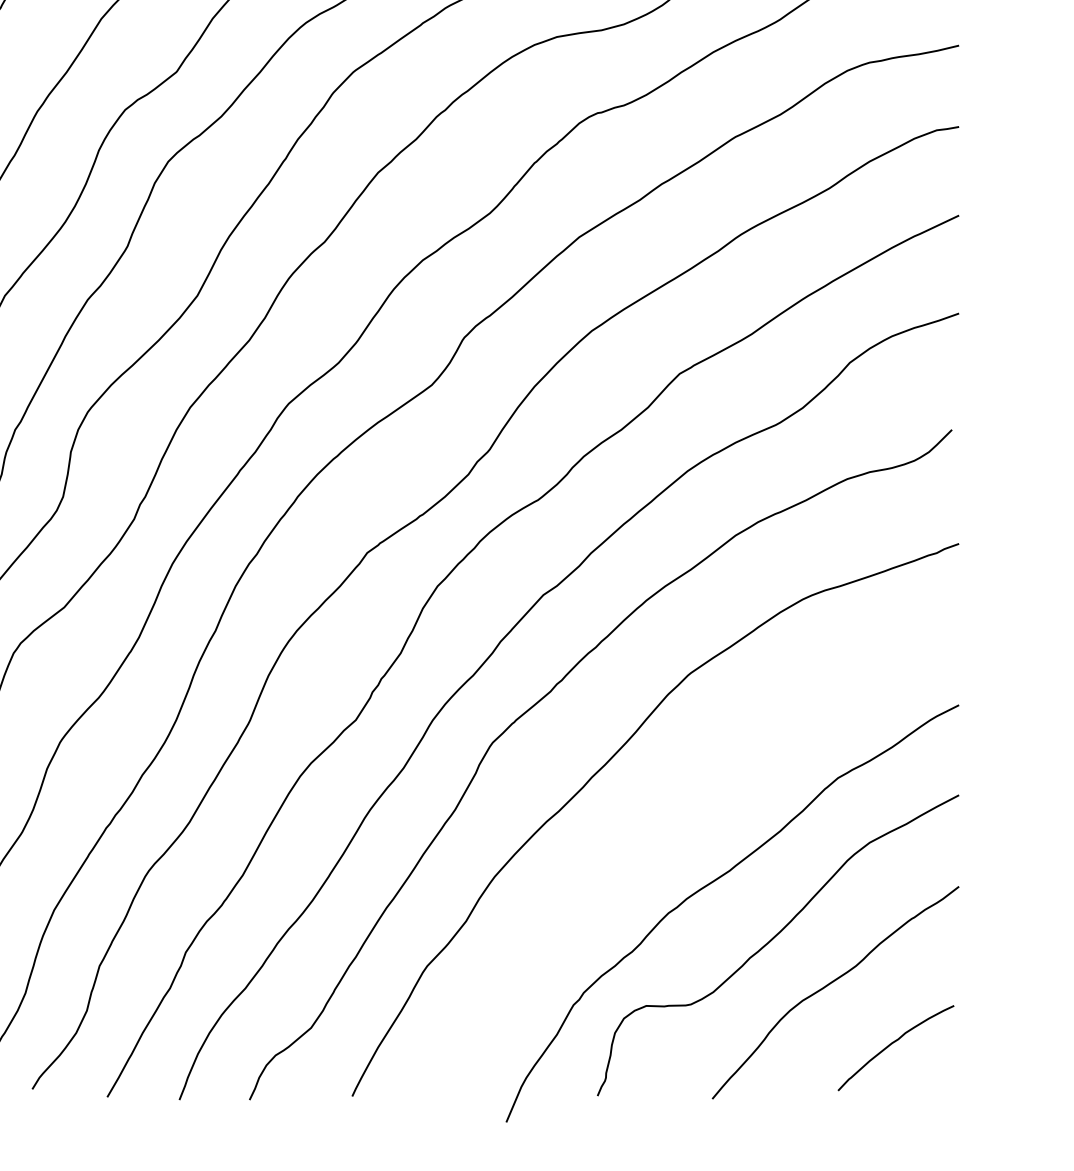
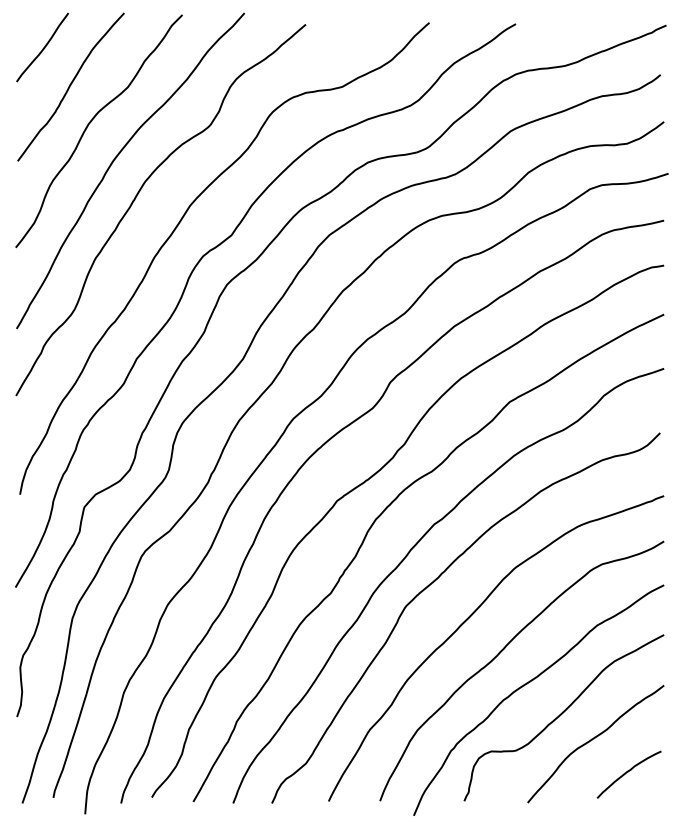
curve: (666, 825) -> (502, 651), added

